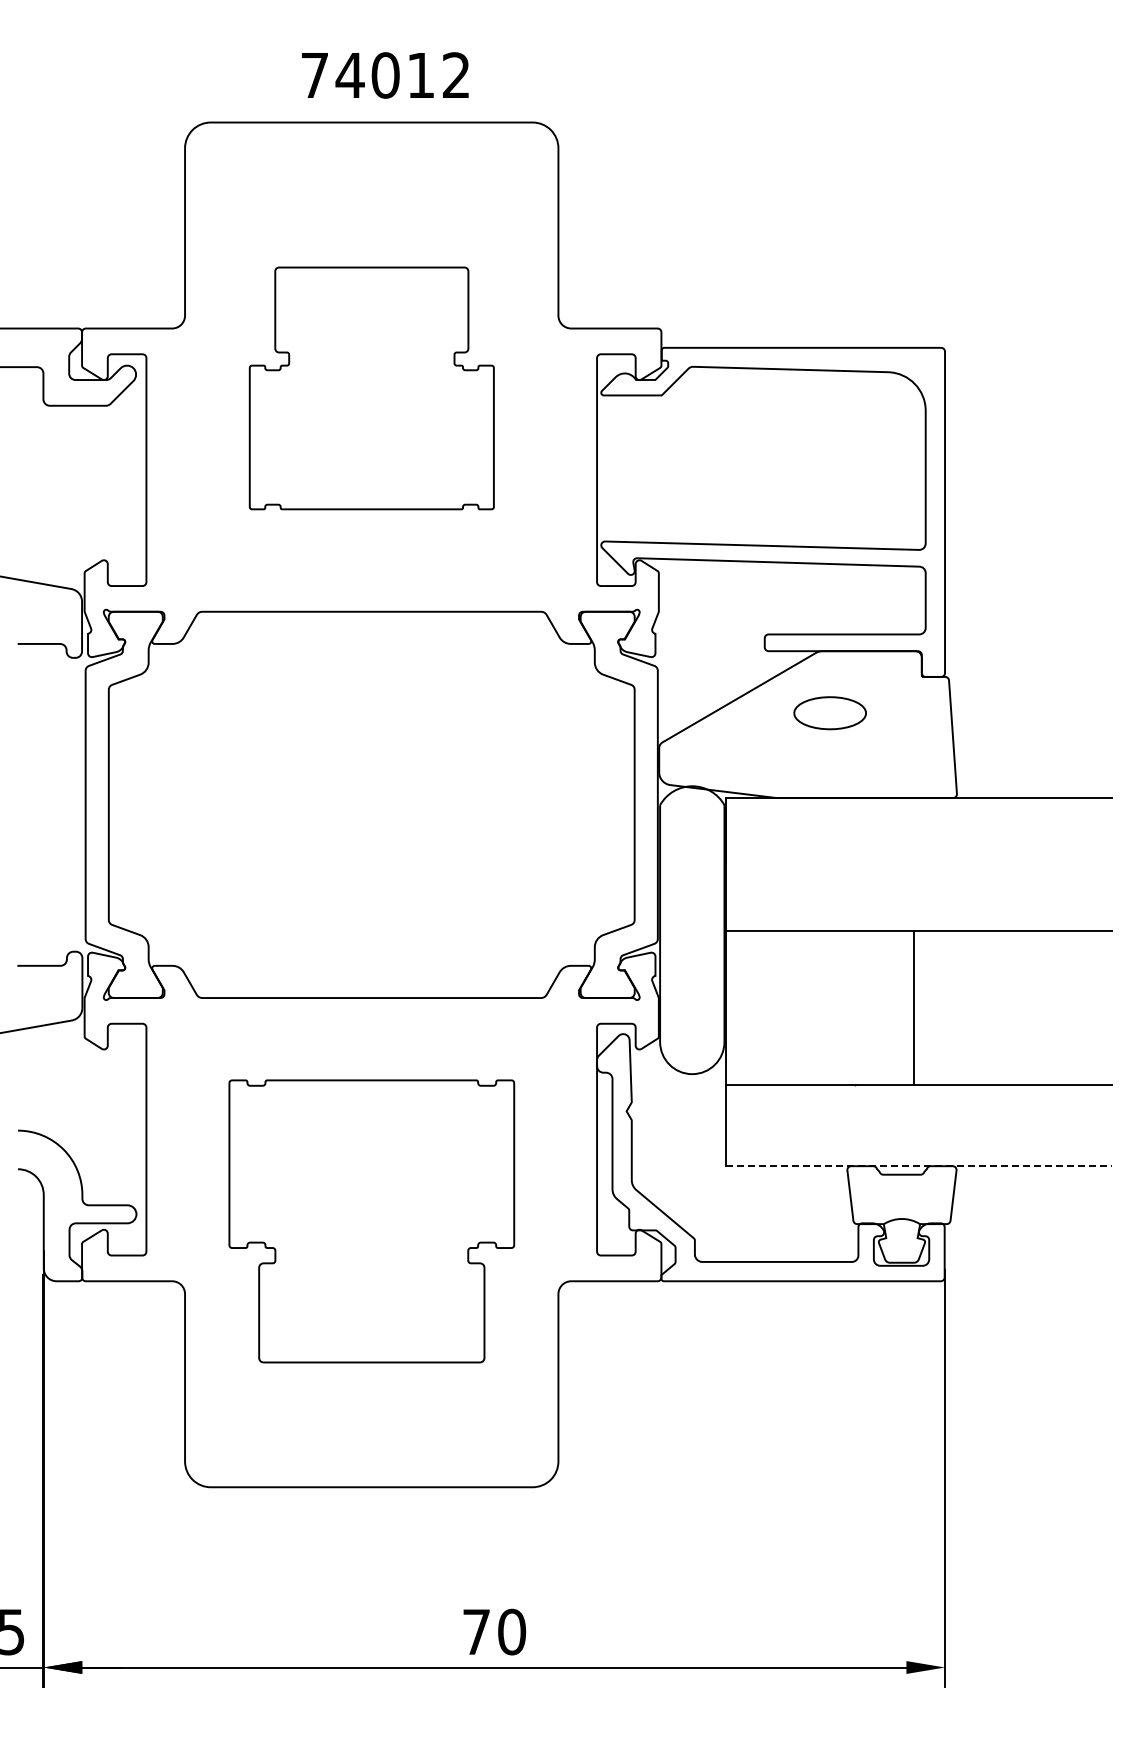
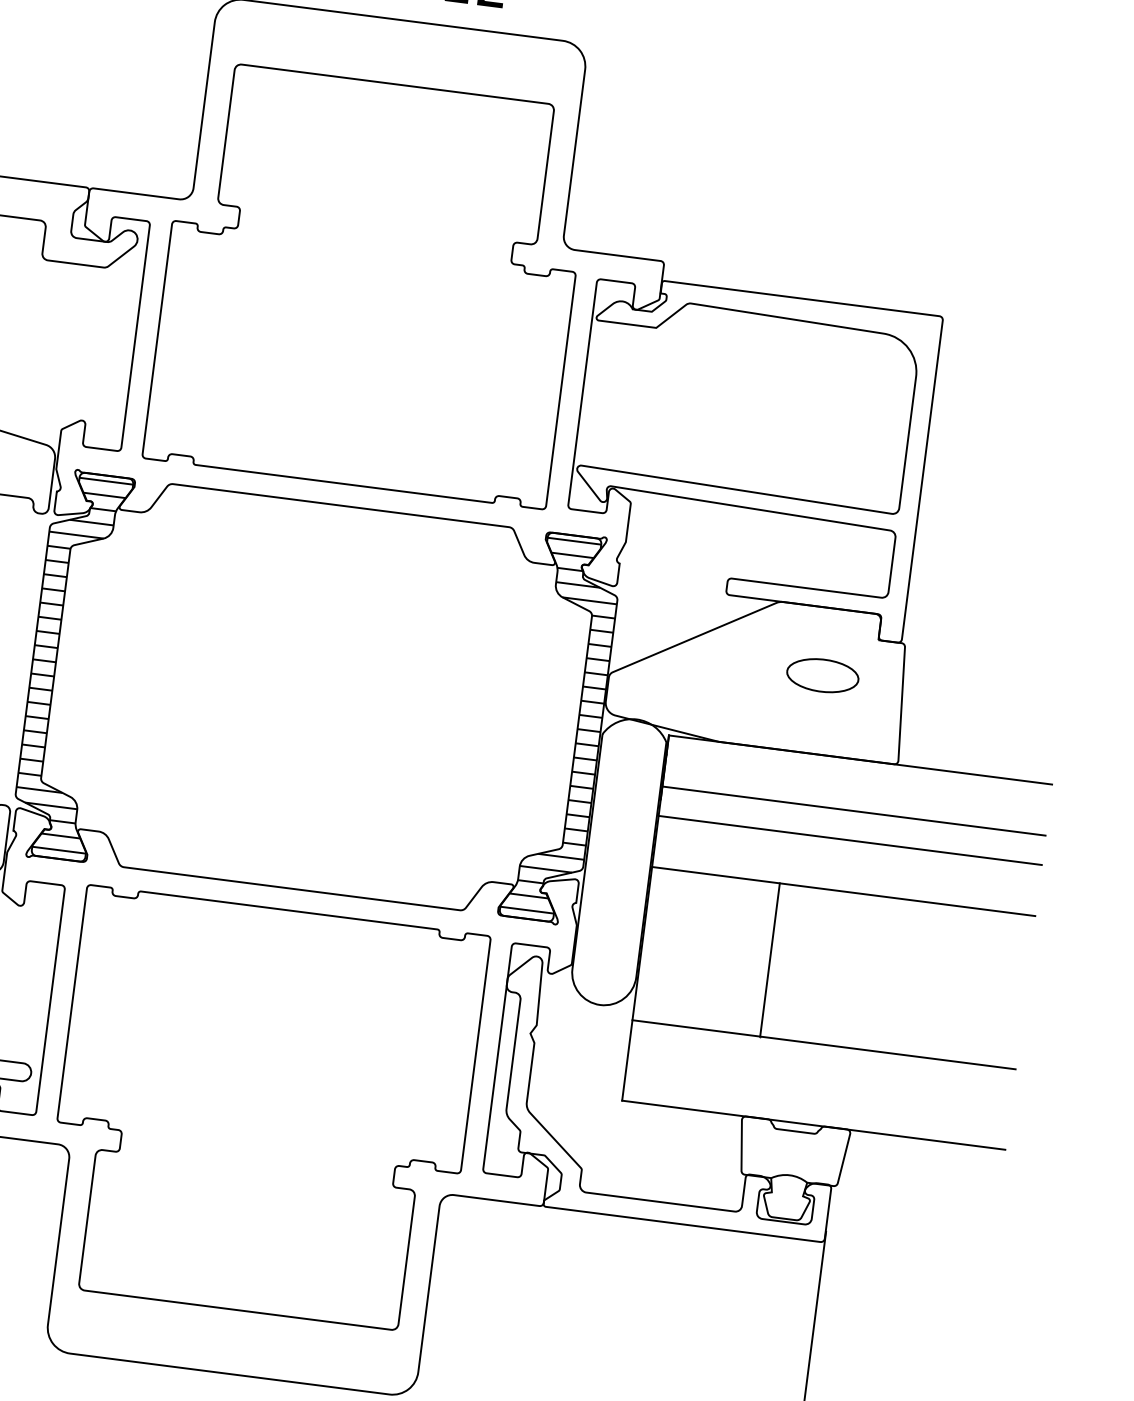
part: (371, 388) -> (369, 284), size x1.67
part: (829, 713) -> (822, 675), moved
hatch: (123, 803) -> (70, 664), added
hatch: (618, 803) -> (561, 727), added
line: (919, 849) -> (854, 811), added
line: (919, 879) -> (850, 840), added
line: (913, 1007) -> (769, 959), moved
line: (919, 1166) -> (813, 1125), dashed -> solid
part: (371, 1221) -> (263, 1110), size x1.43

